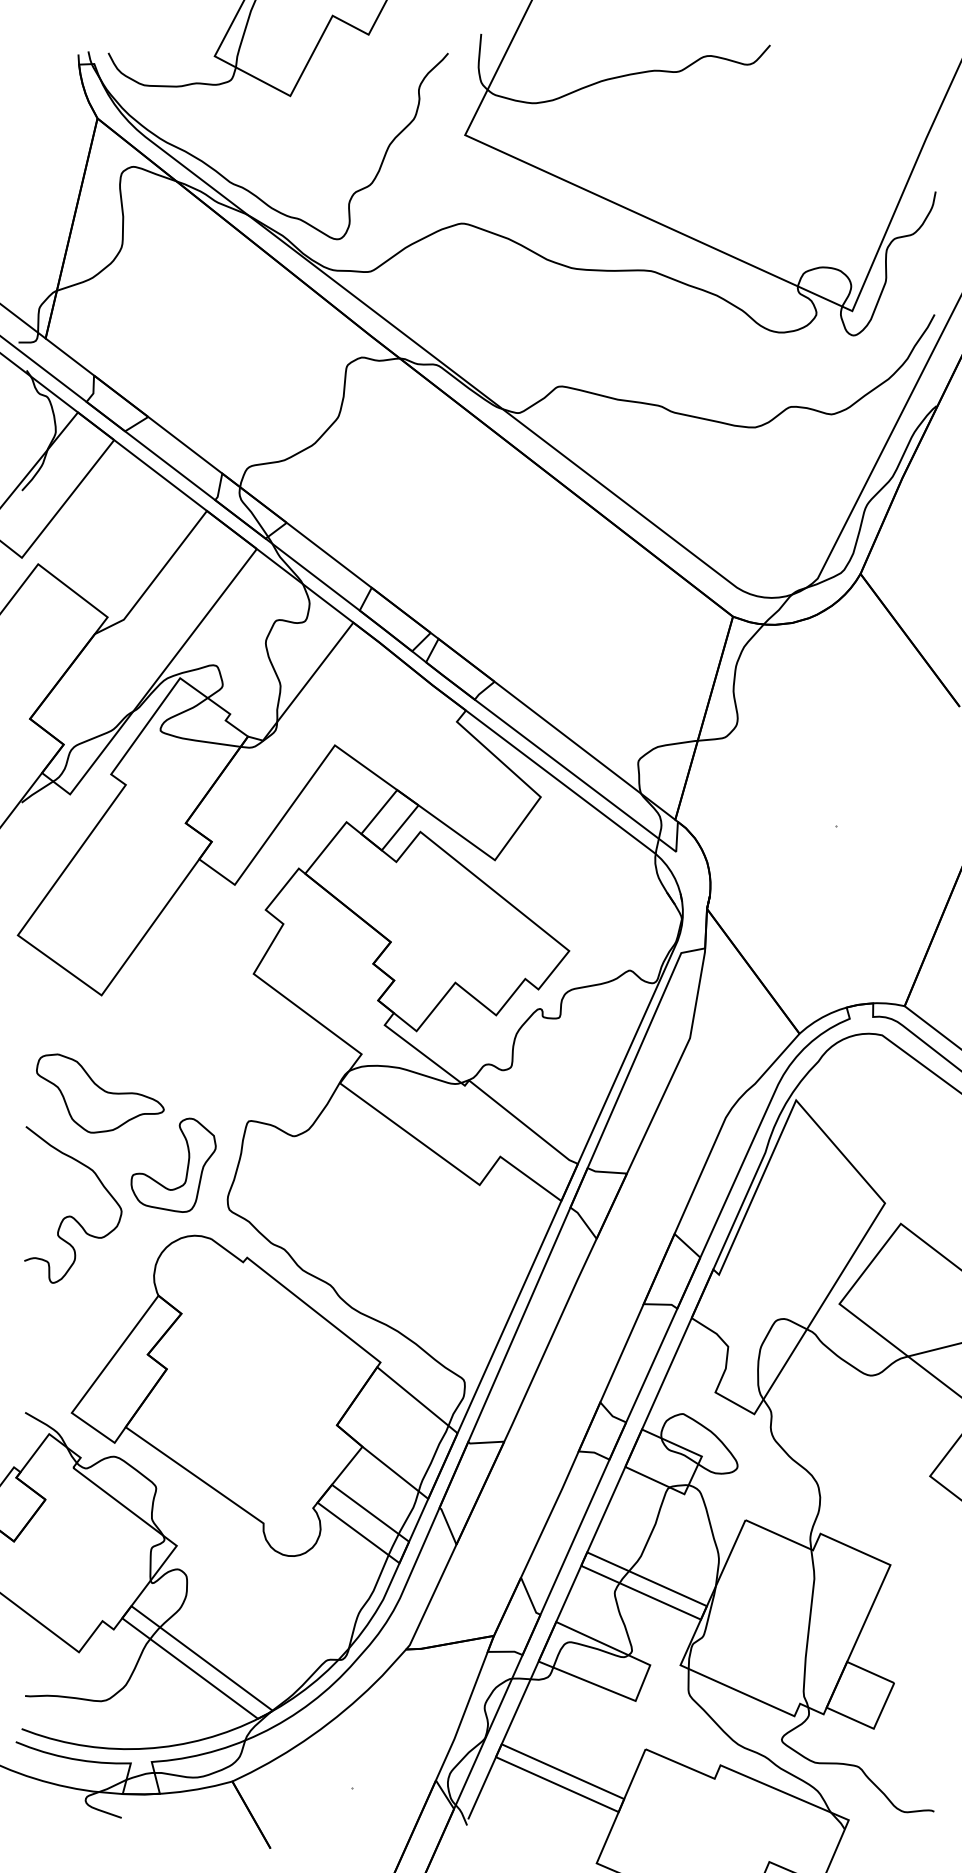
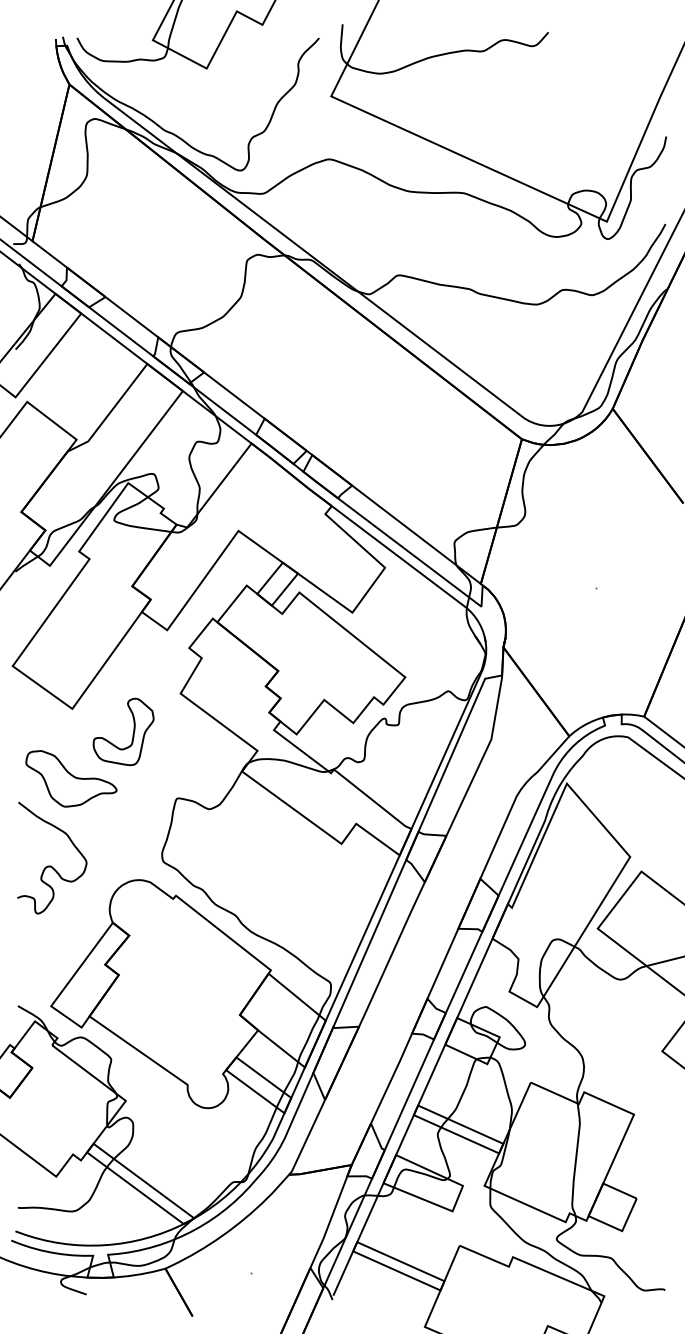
part: (186, 1168) -> (132, 734), moved

